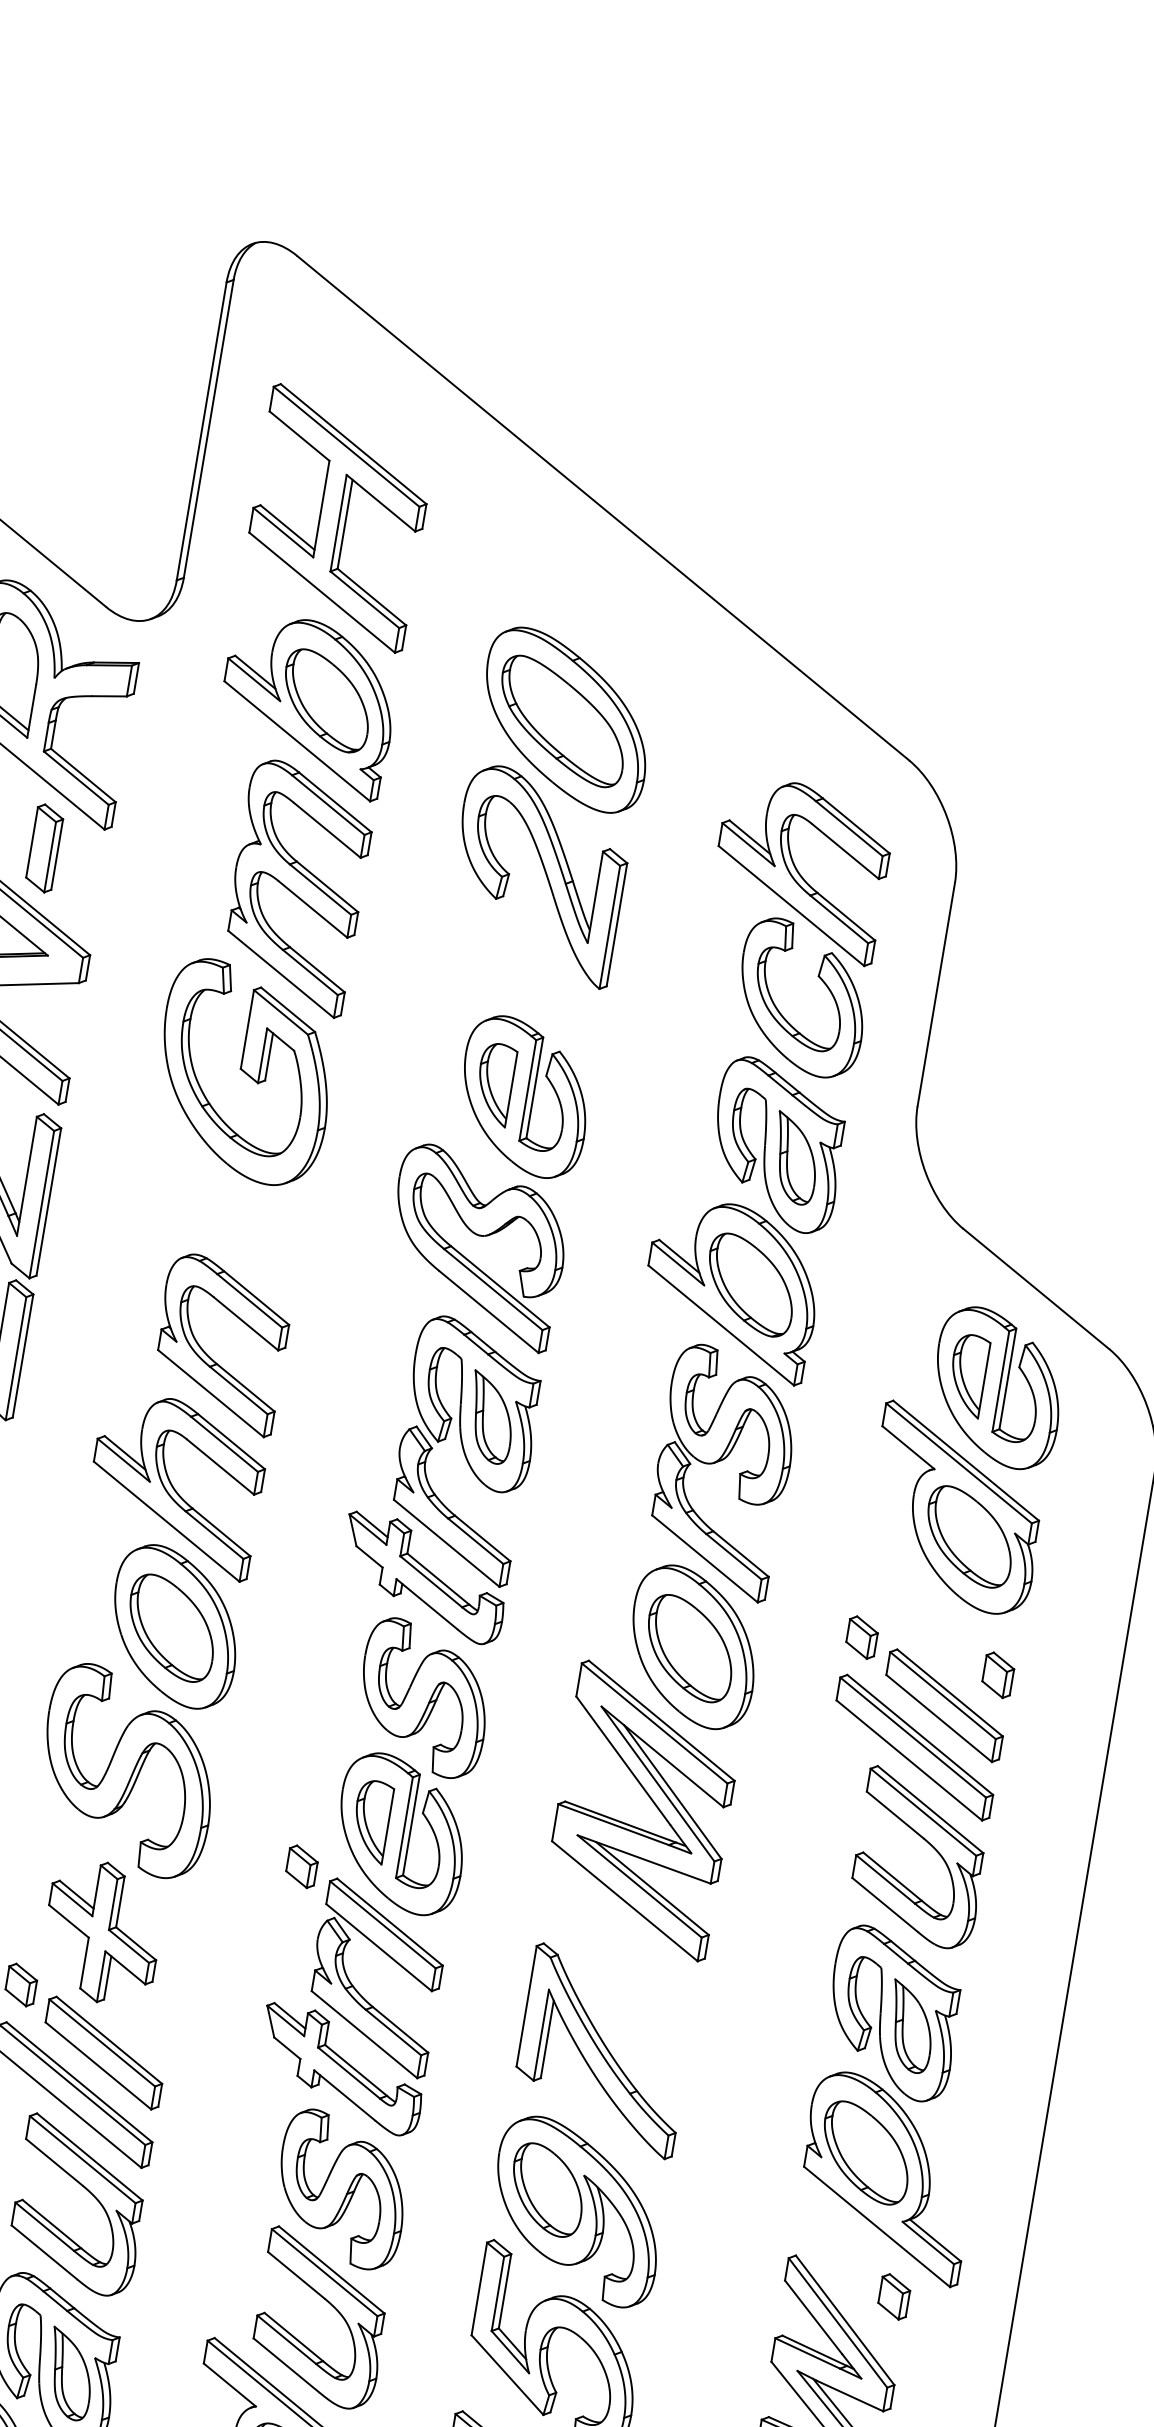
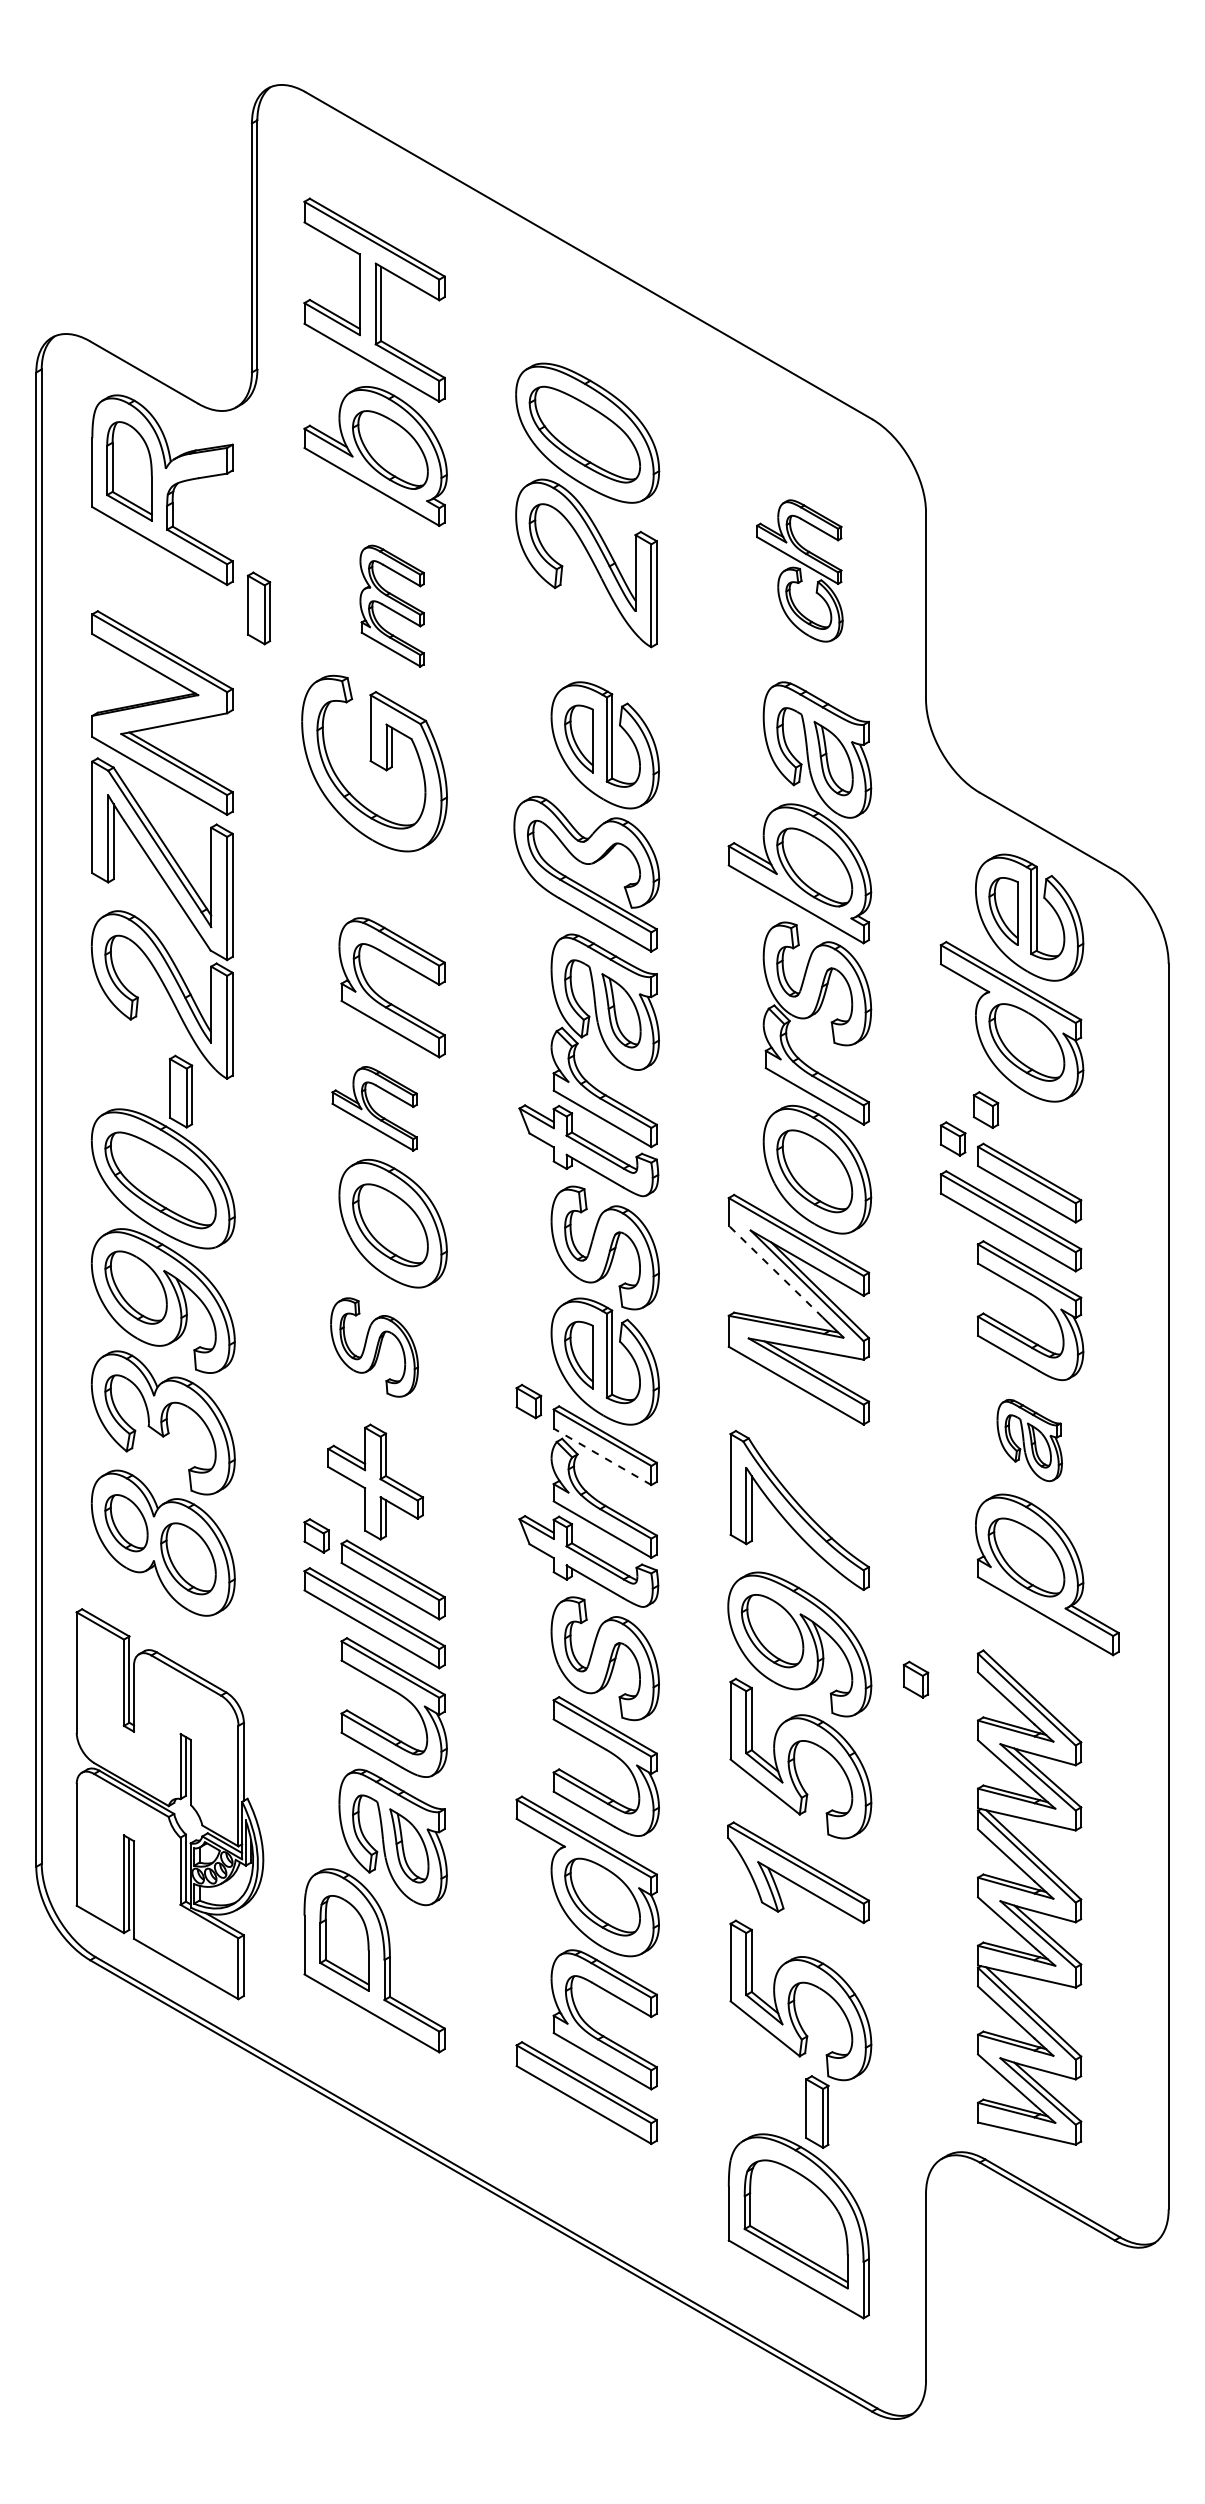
part: (44, 848) -> (258, 608), moved
part: (297, 887) -> (391, 605), size x0.6
part: (792, 926) -> (799, 570), size x0.6
part: (175, 1485) -> (374, 1108), size x0.6
part: (997, 1675) -> (985, 1110), moved
line: (623, 1760) -> (775, 1271), solid -> dashed
part: (128, 1771) -> (374, 1347), size x0.6
line: (379, 1947) -> (602, 1456), solid -> dashed
part: (893, 2013) -> (1029, 1440), size x0.6
part: (893, 2296) -> (915, 1679), moved

